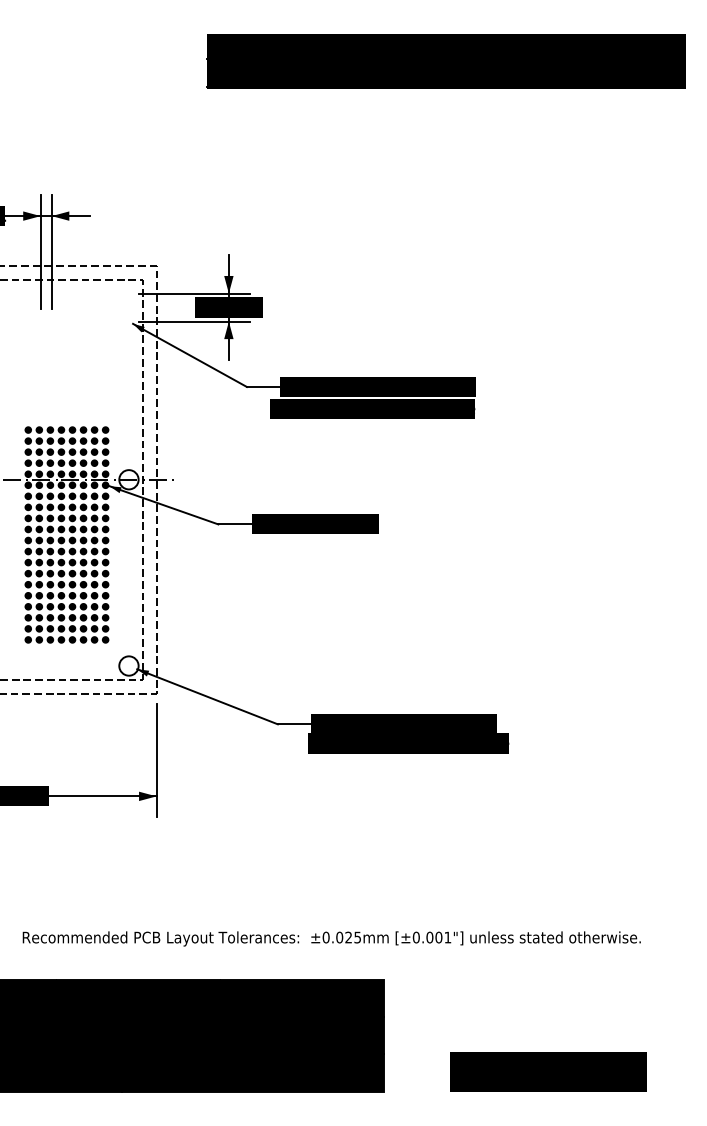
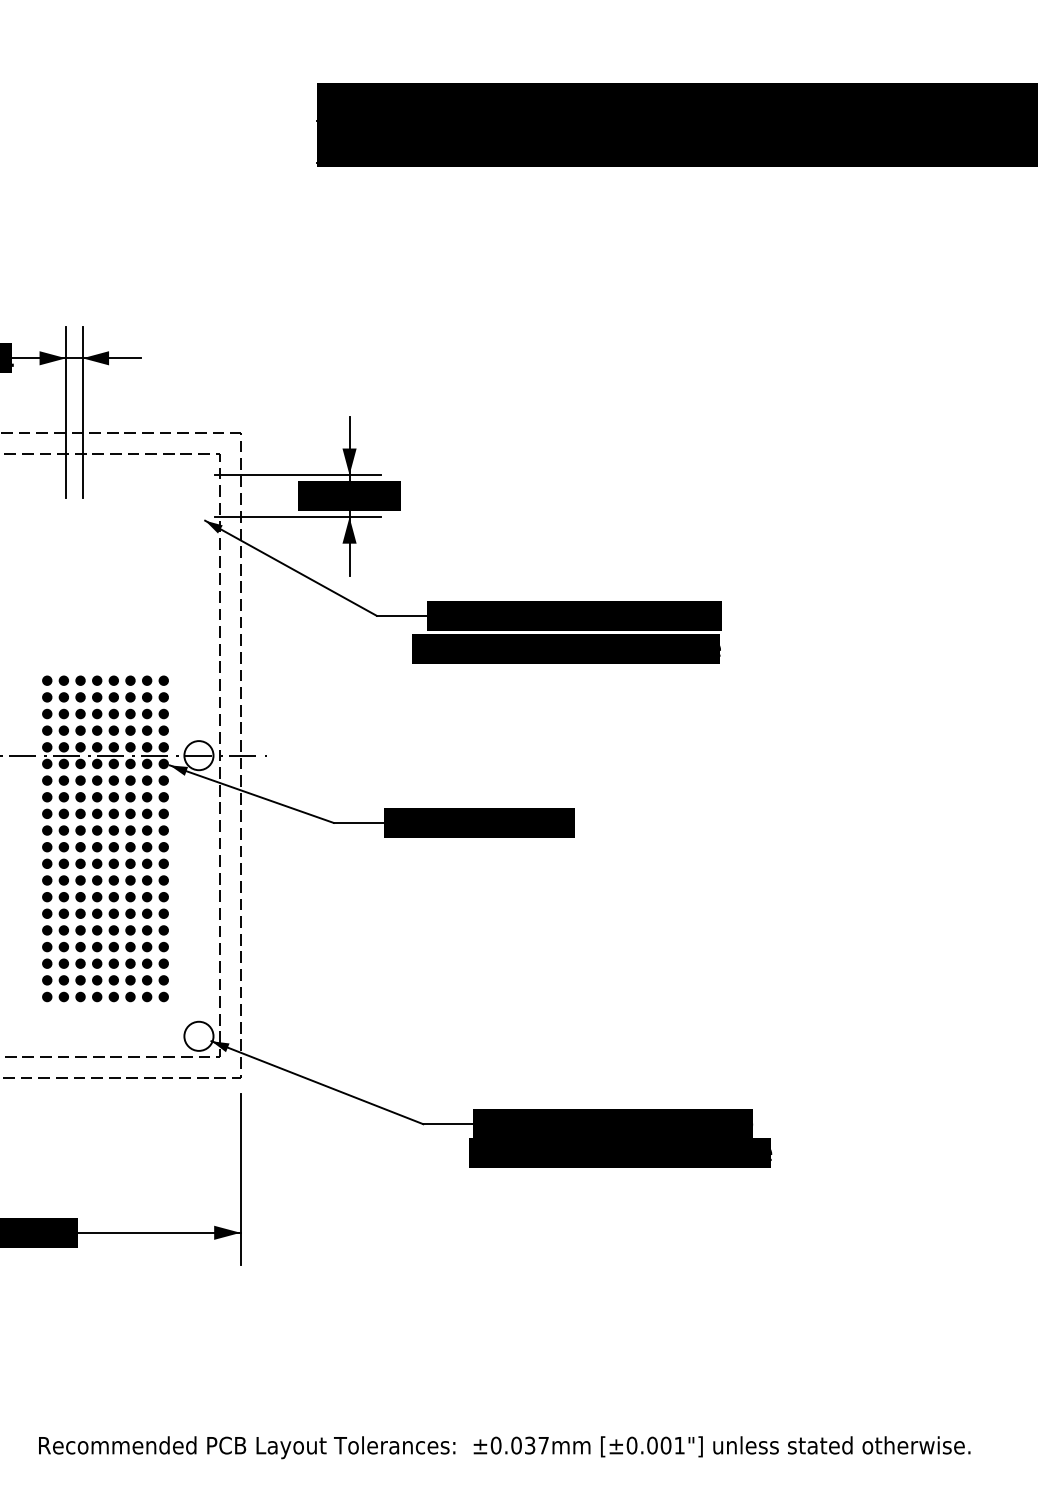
text: (352, 937) -> (535, 1445), ±0.025mm -> ±0.037mm

